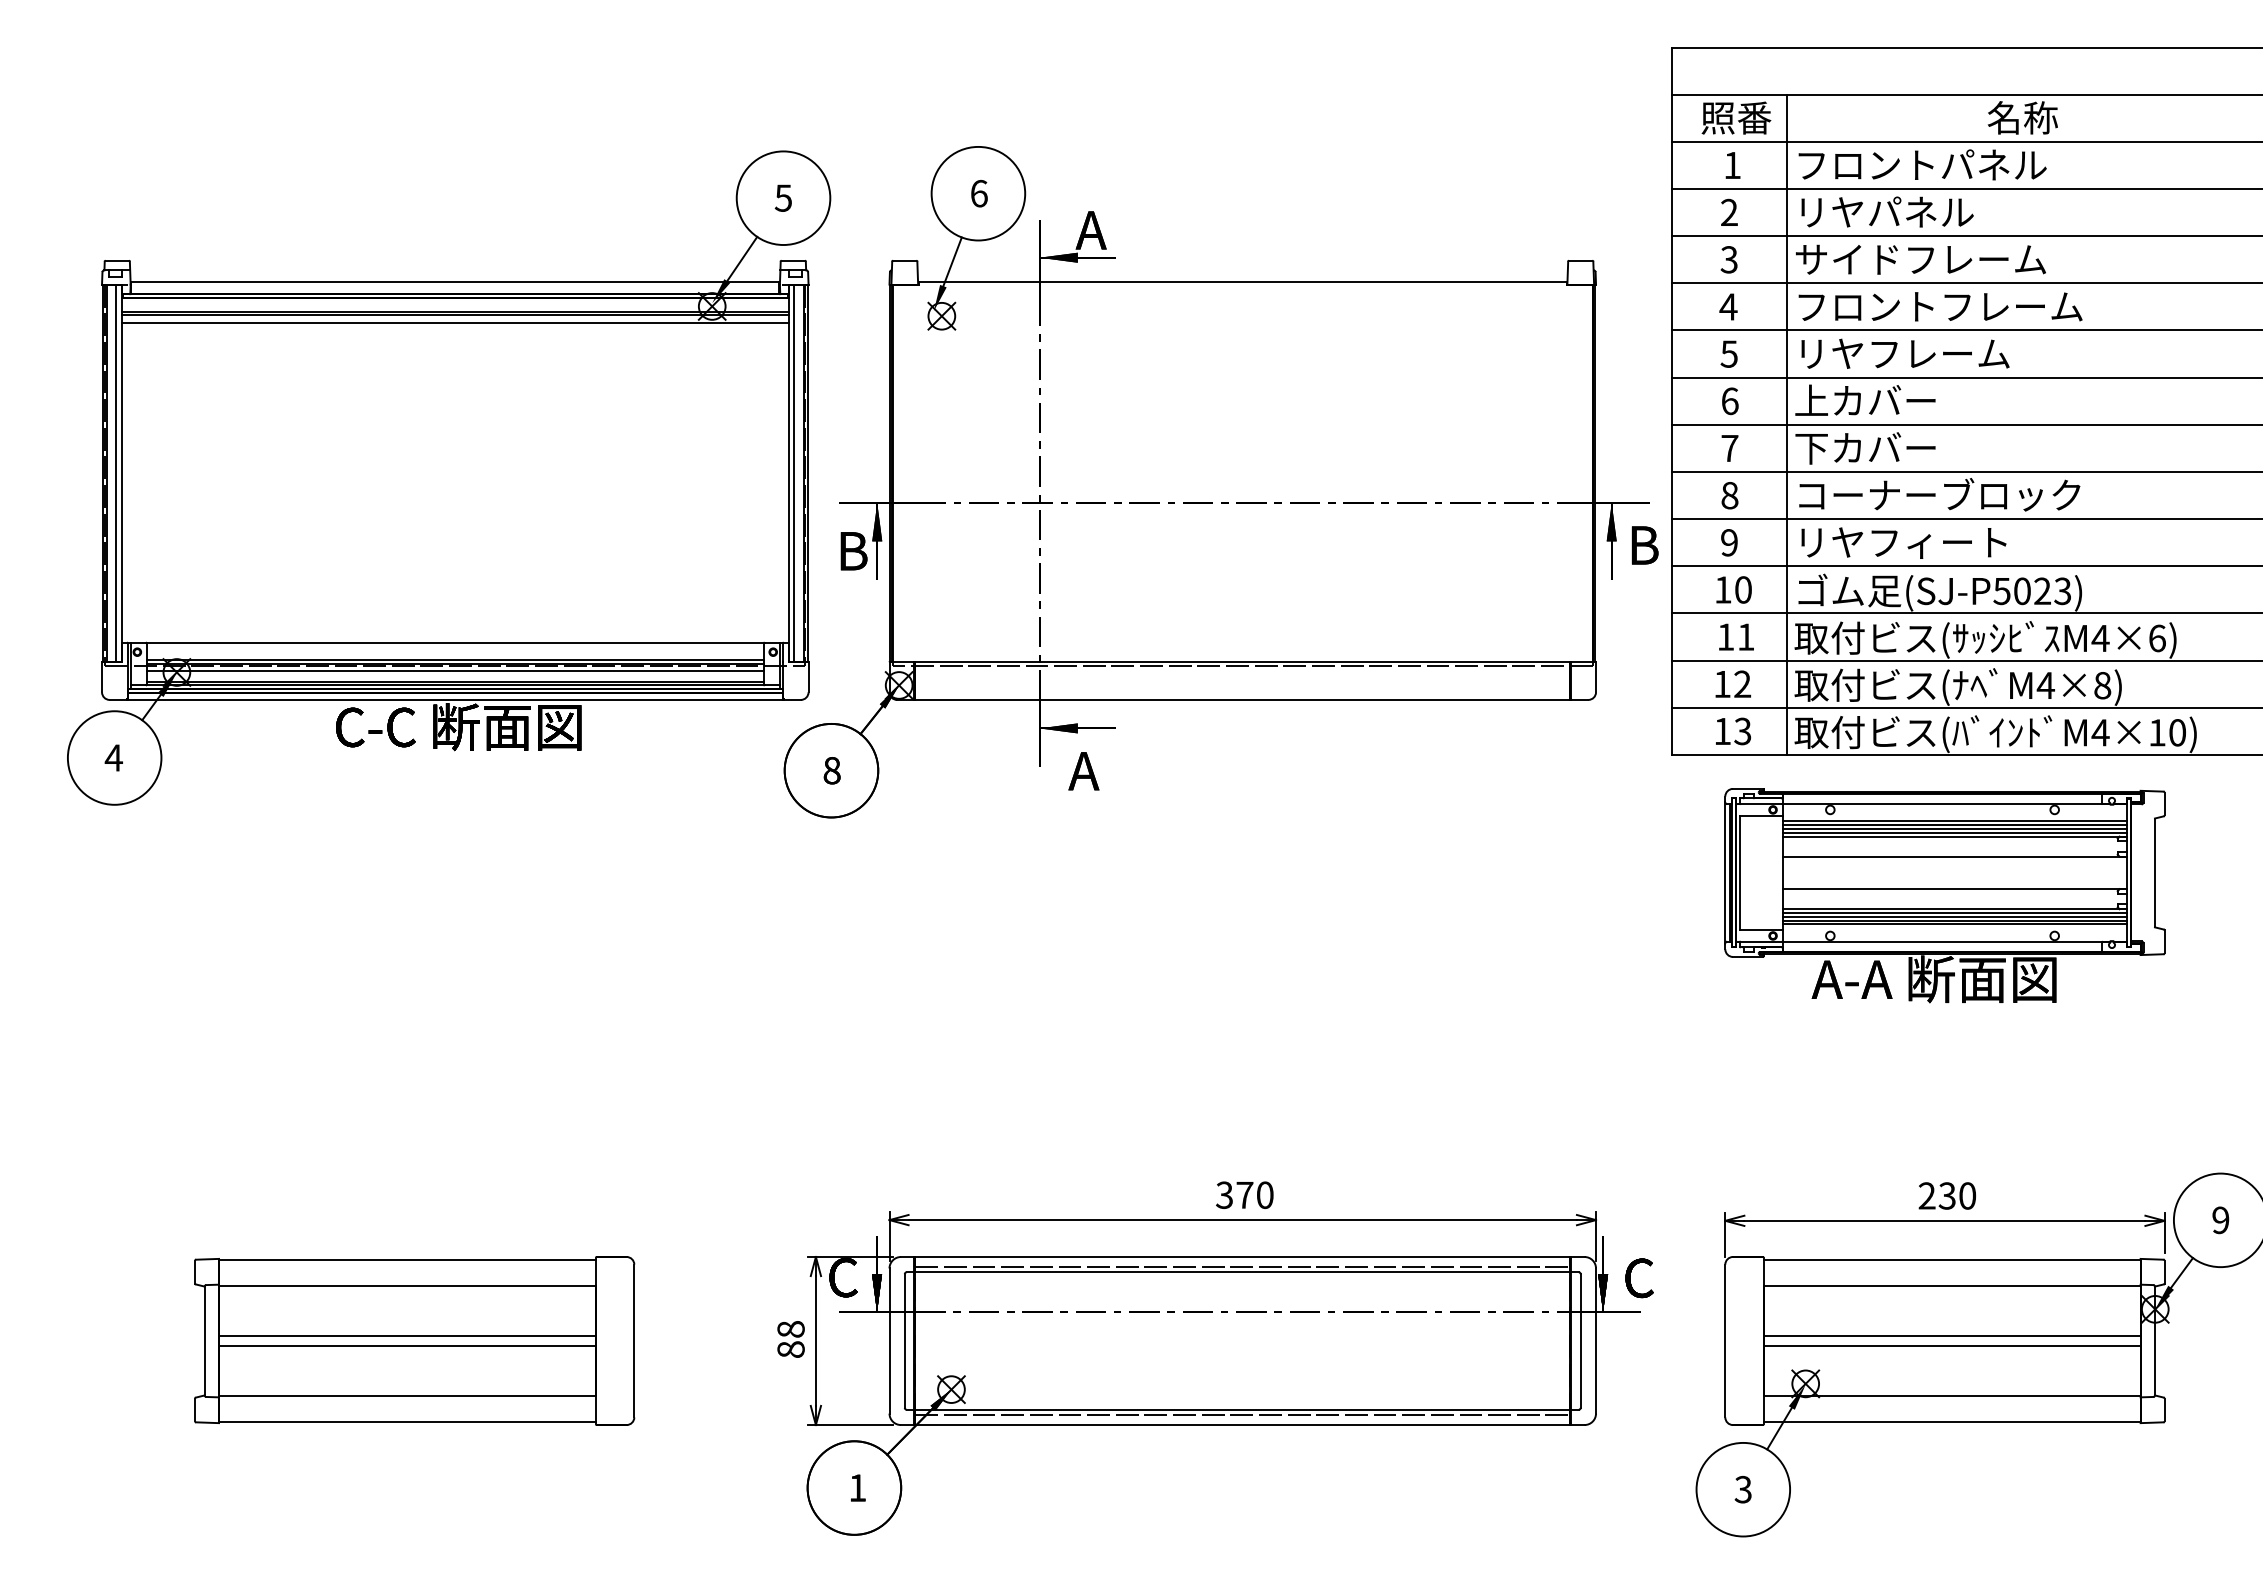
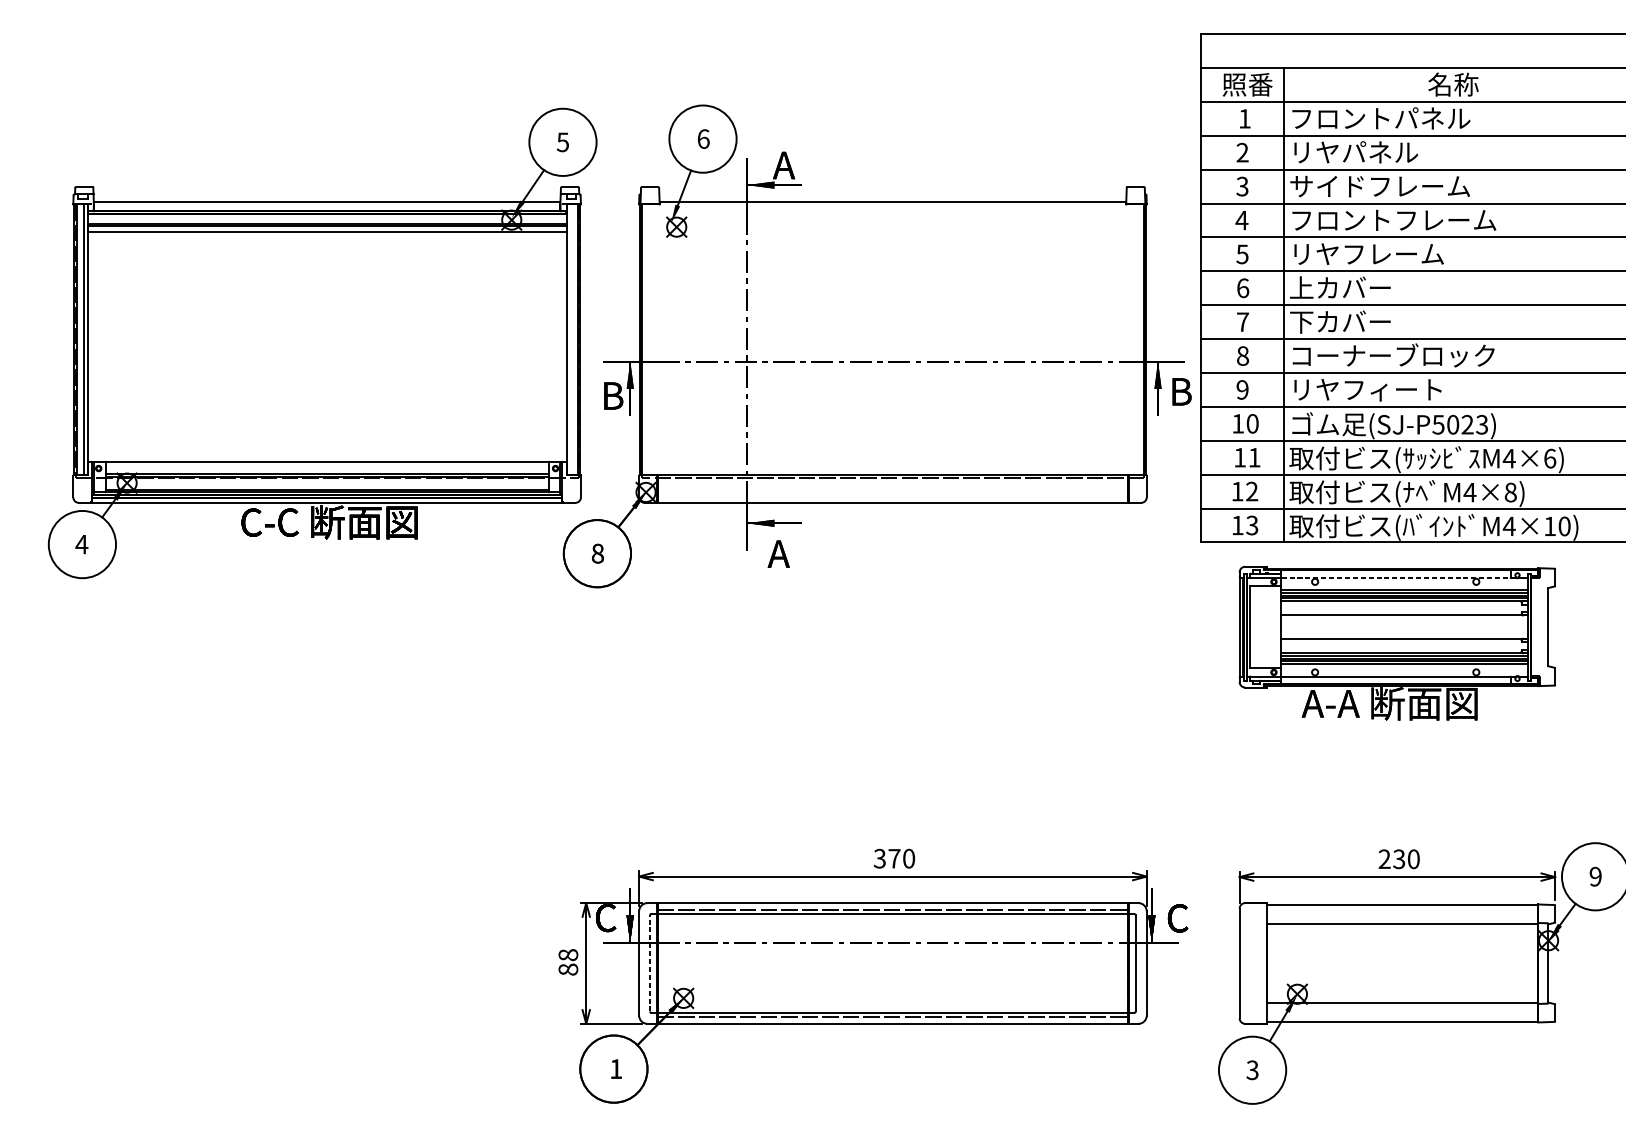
line: (794, 472) -> (570, 339), removed
line: (454, 671) -> (326, 482), removed
line: (1946, 804) -> (1398, 577), solid -> dashed
line: (1951, 1335) -> (1402, 959), removed
part: (414, 1340) -> (297, 963), removed
line: (904, 1341) -> (649, 963), solid -> dashed
line: (1951, 1346) -> (1402, 967), removed

